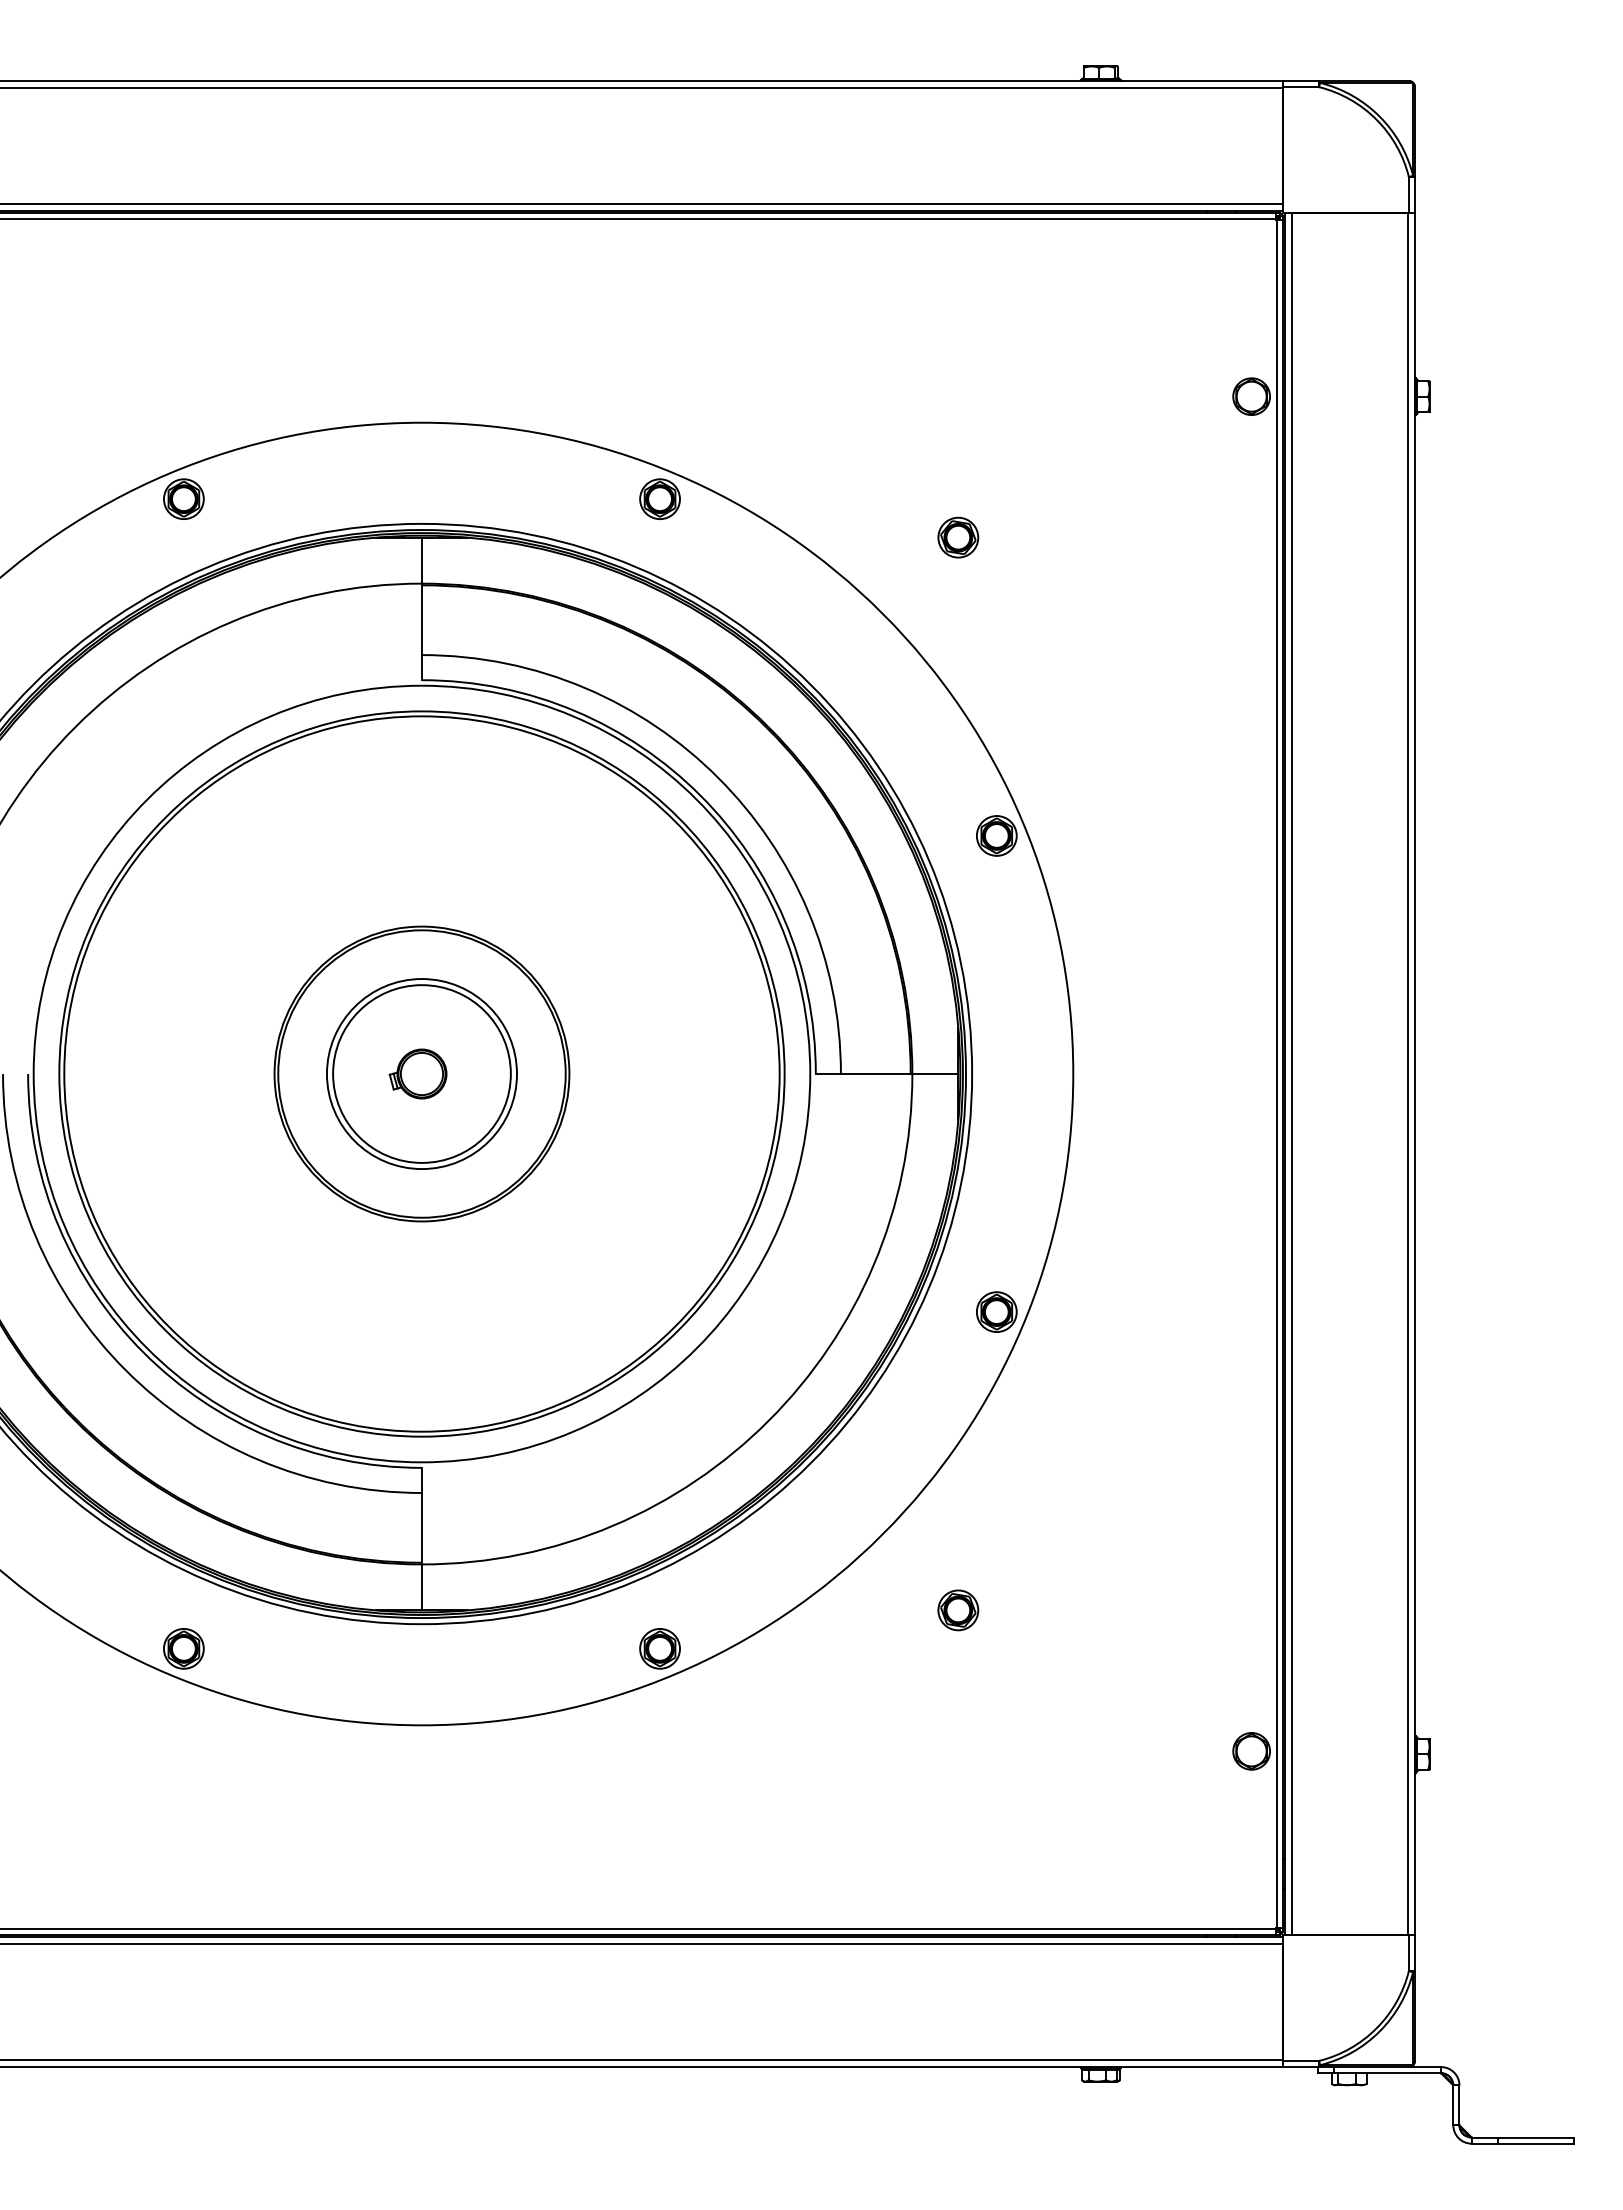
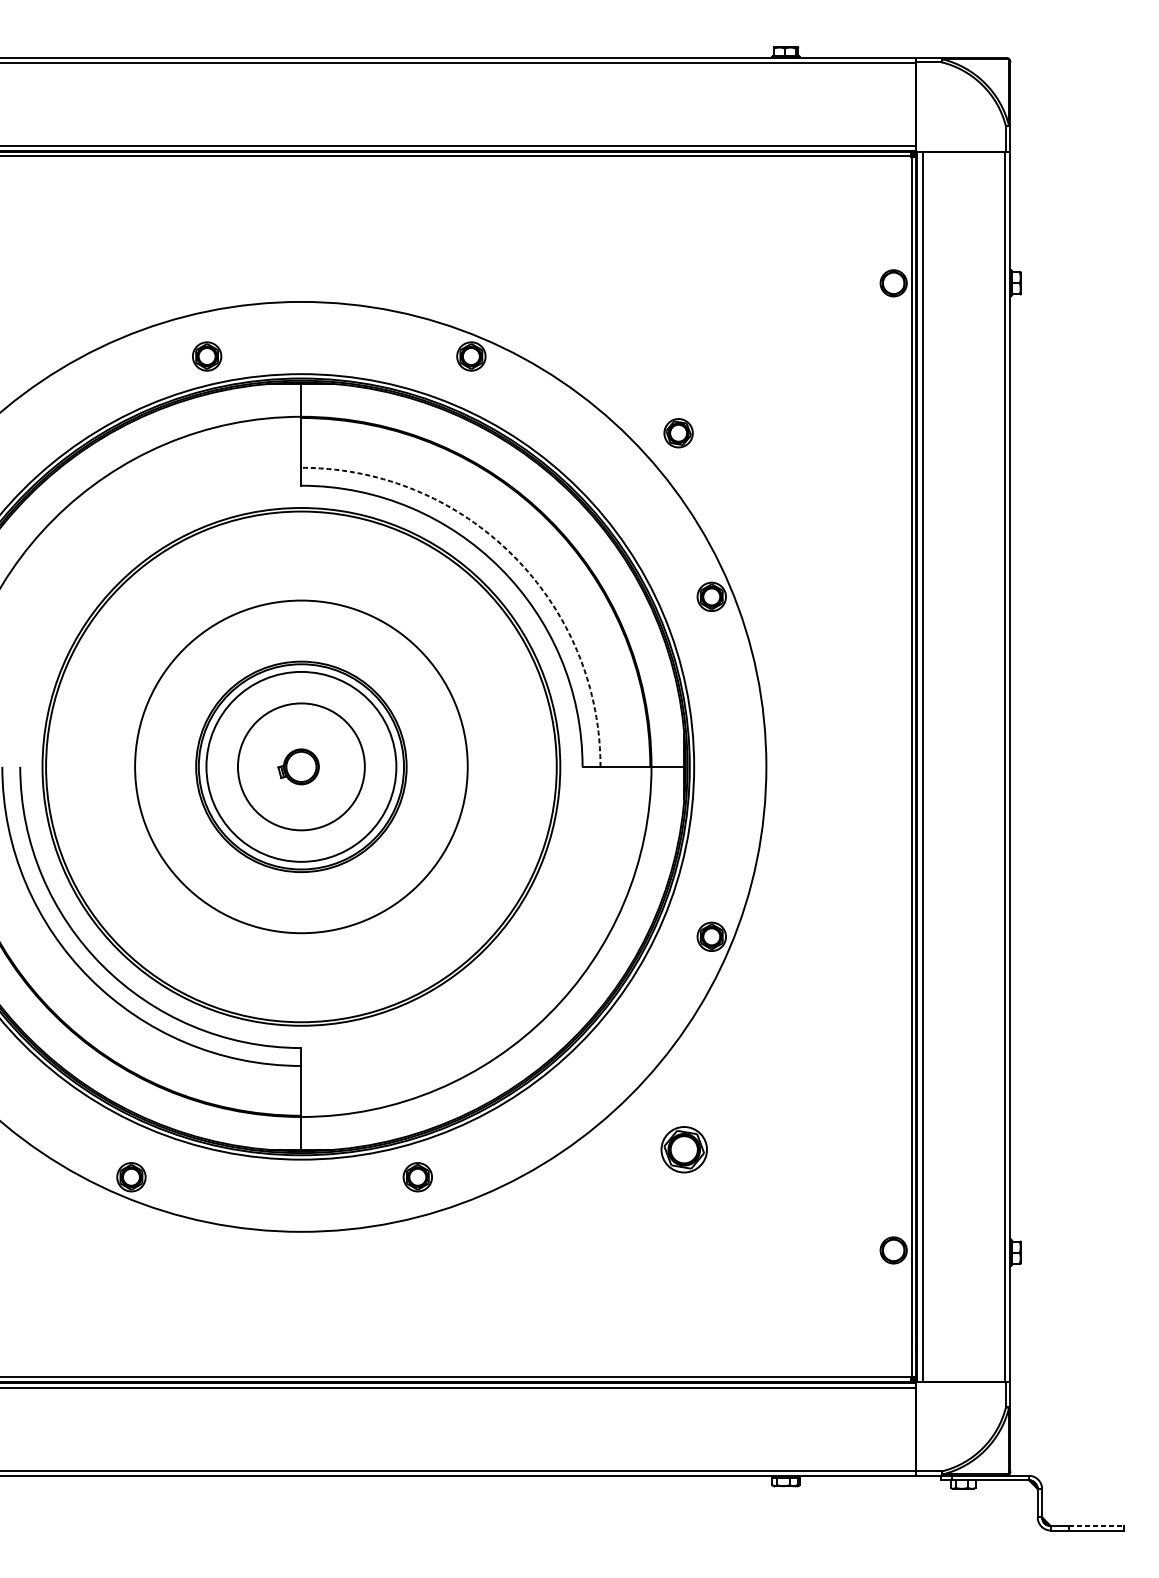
part: (183, 498) -> (206, 356), moved
part: (958, 537) -> (678, 433), moved
arc: (718, 777) -> (513, 555), solid -> dashed
circle: (421, 1073) -> (301, 766), size x0.6
circle: (421, 1074) -> (301, 767), size x1.4
part: (958, 1610) -> (684, 1149), size x1.6
part: (659, 1648) -> (417, 1177), moved
line: (1536, 2137) -> (1097, 1526), solid -> dashed

